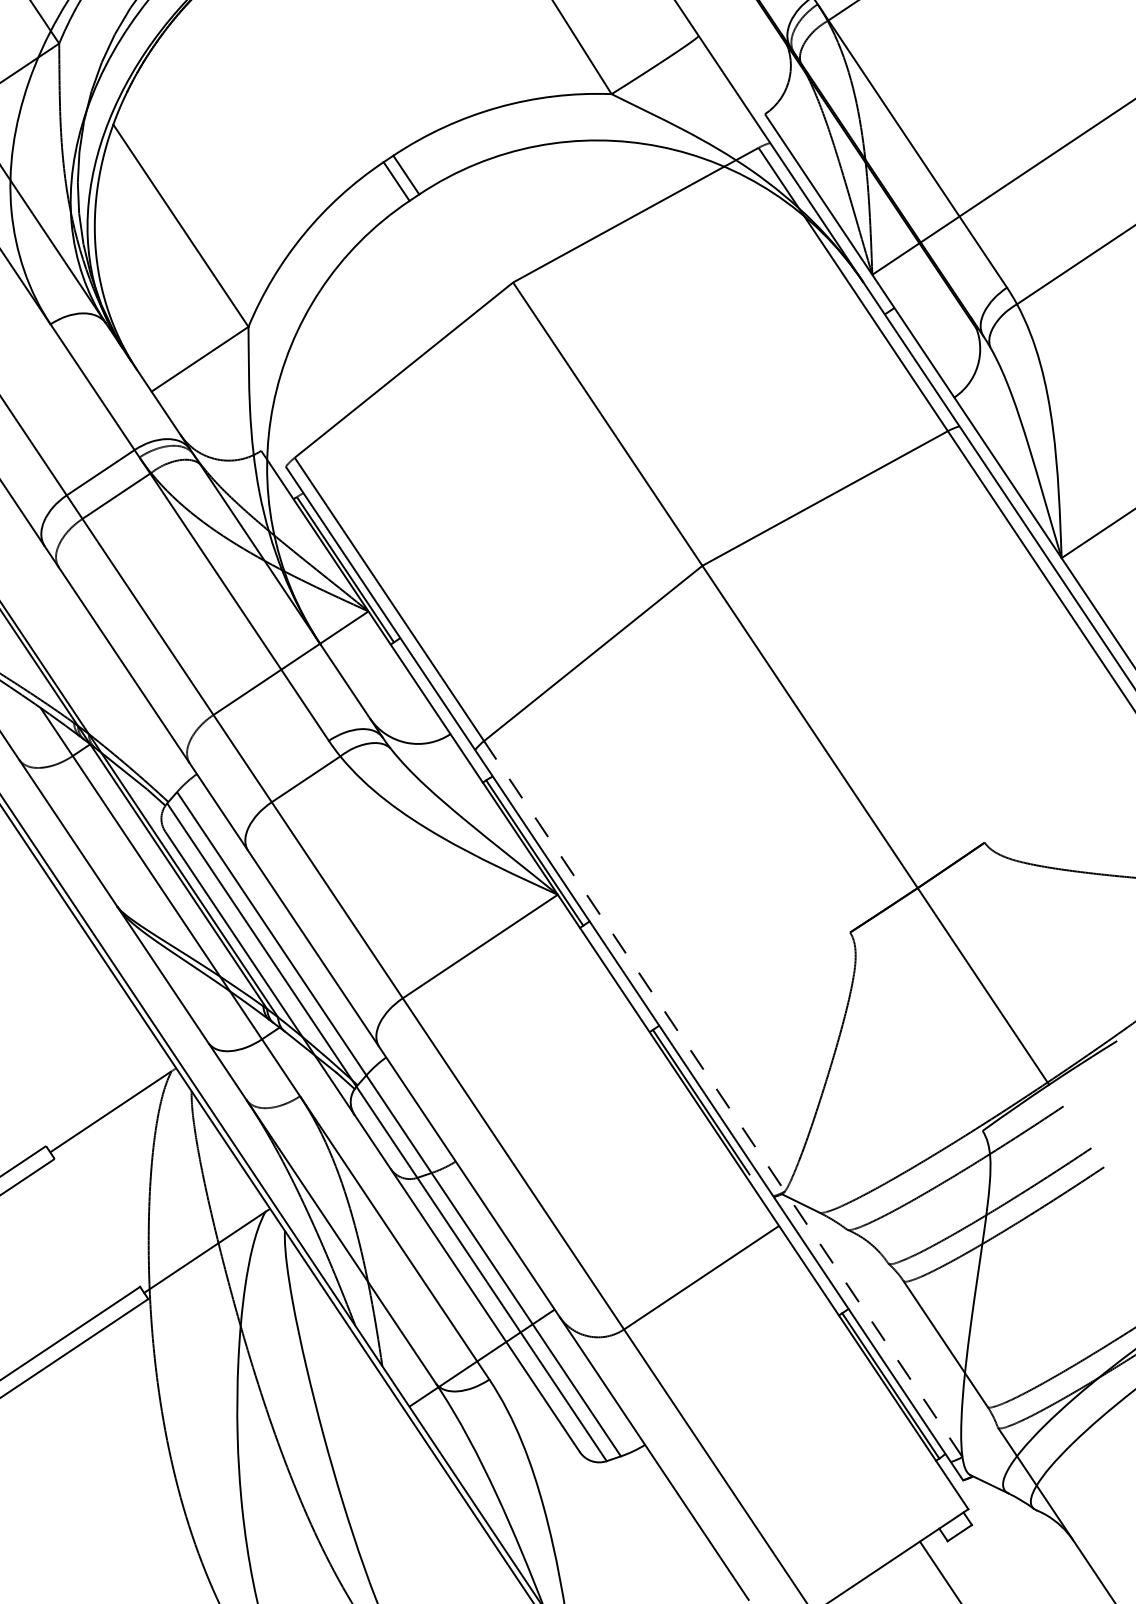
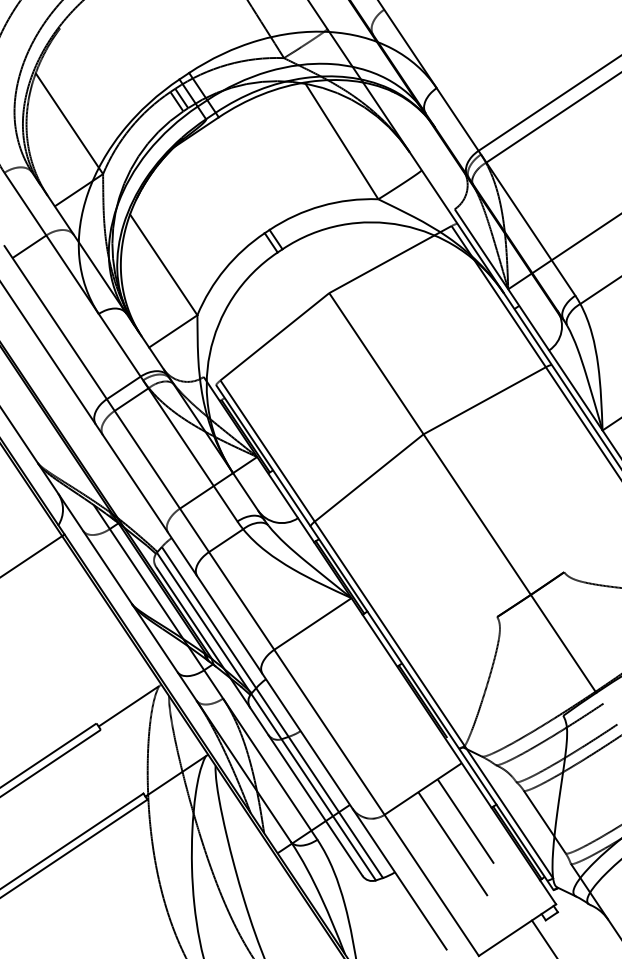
line: (722, 1100) -> (433, 700), dashed -> solid
line: (786, 1342) -> (465, 821), added
line: (760, 1389) -> (452, 844), added

